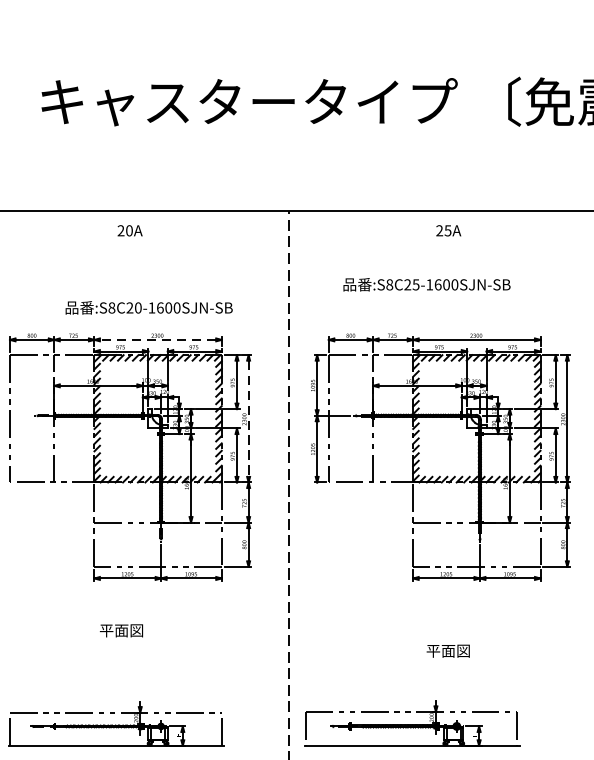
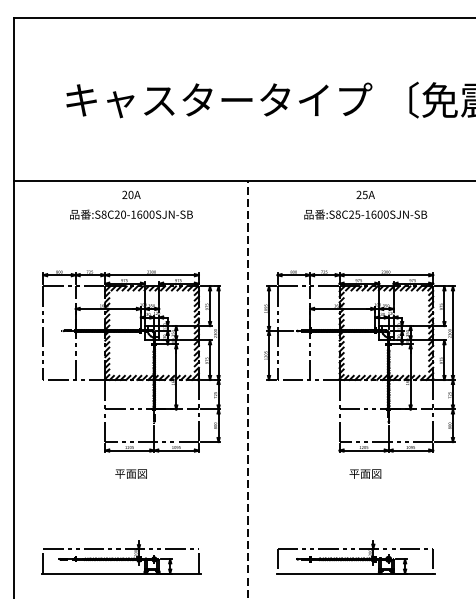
text: (426, 284) -> (365, 214), moved
text: (149, 307) -> (131, 214), moved
line: (158, 340) -> (152, 275), dashed -> solid
line: (248, 419) -> (218, 333), dashed -> solid
text: (120, 630) -> (130, 473), moved
text: (448, 650) -> (365, 473), moved
part: (411, 723) -> (355, 557), moved

